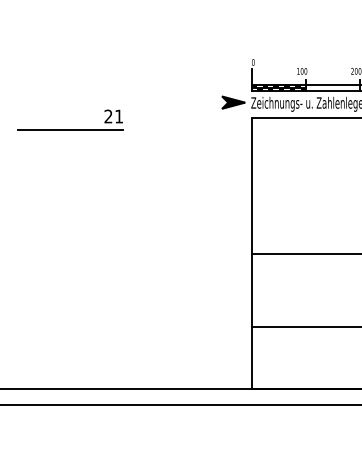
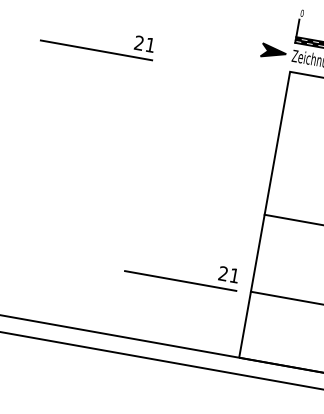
part: (185, 327) -> (180, 280), added

